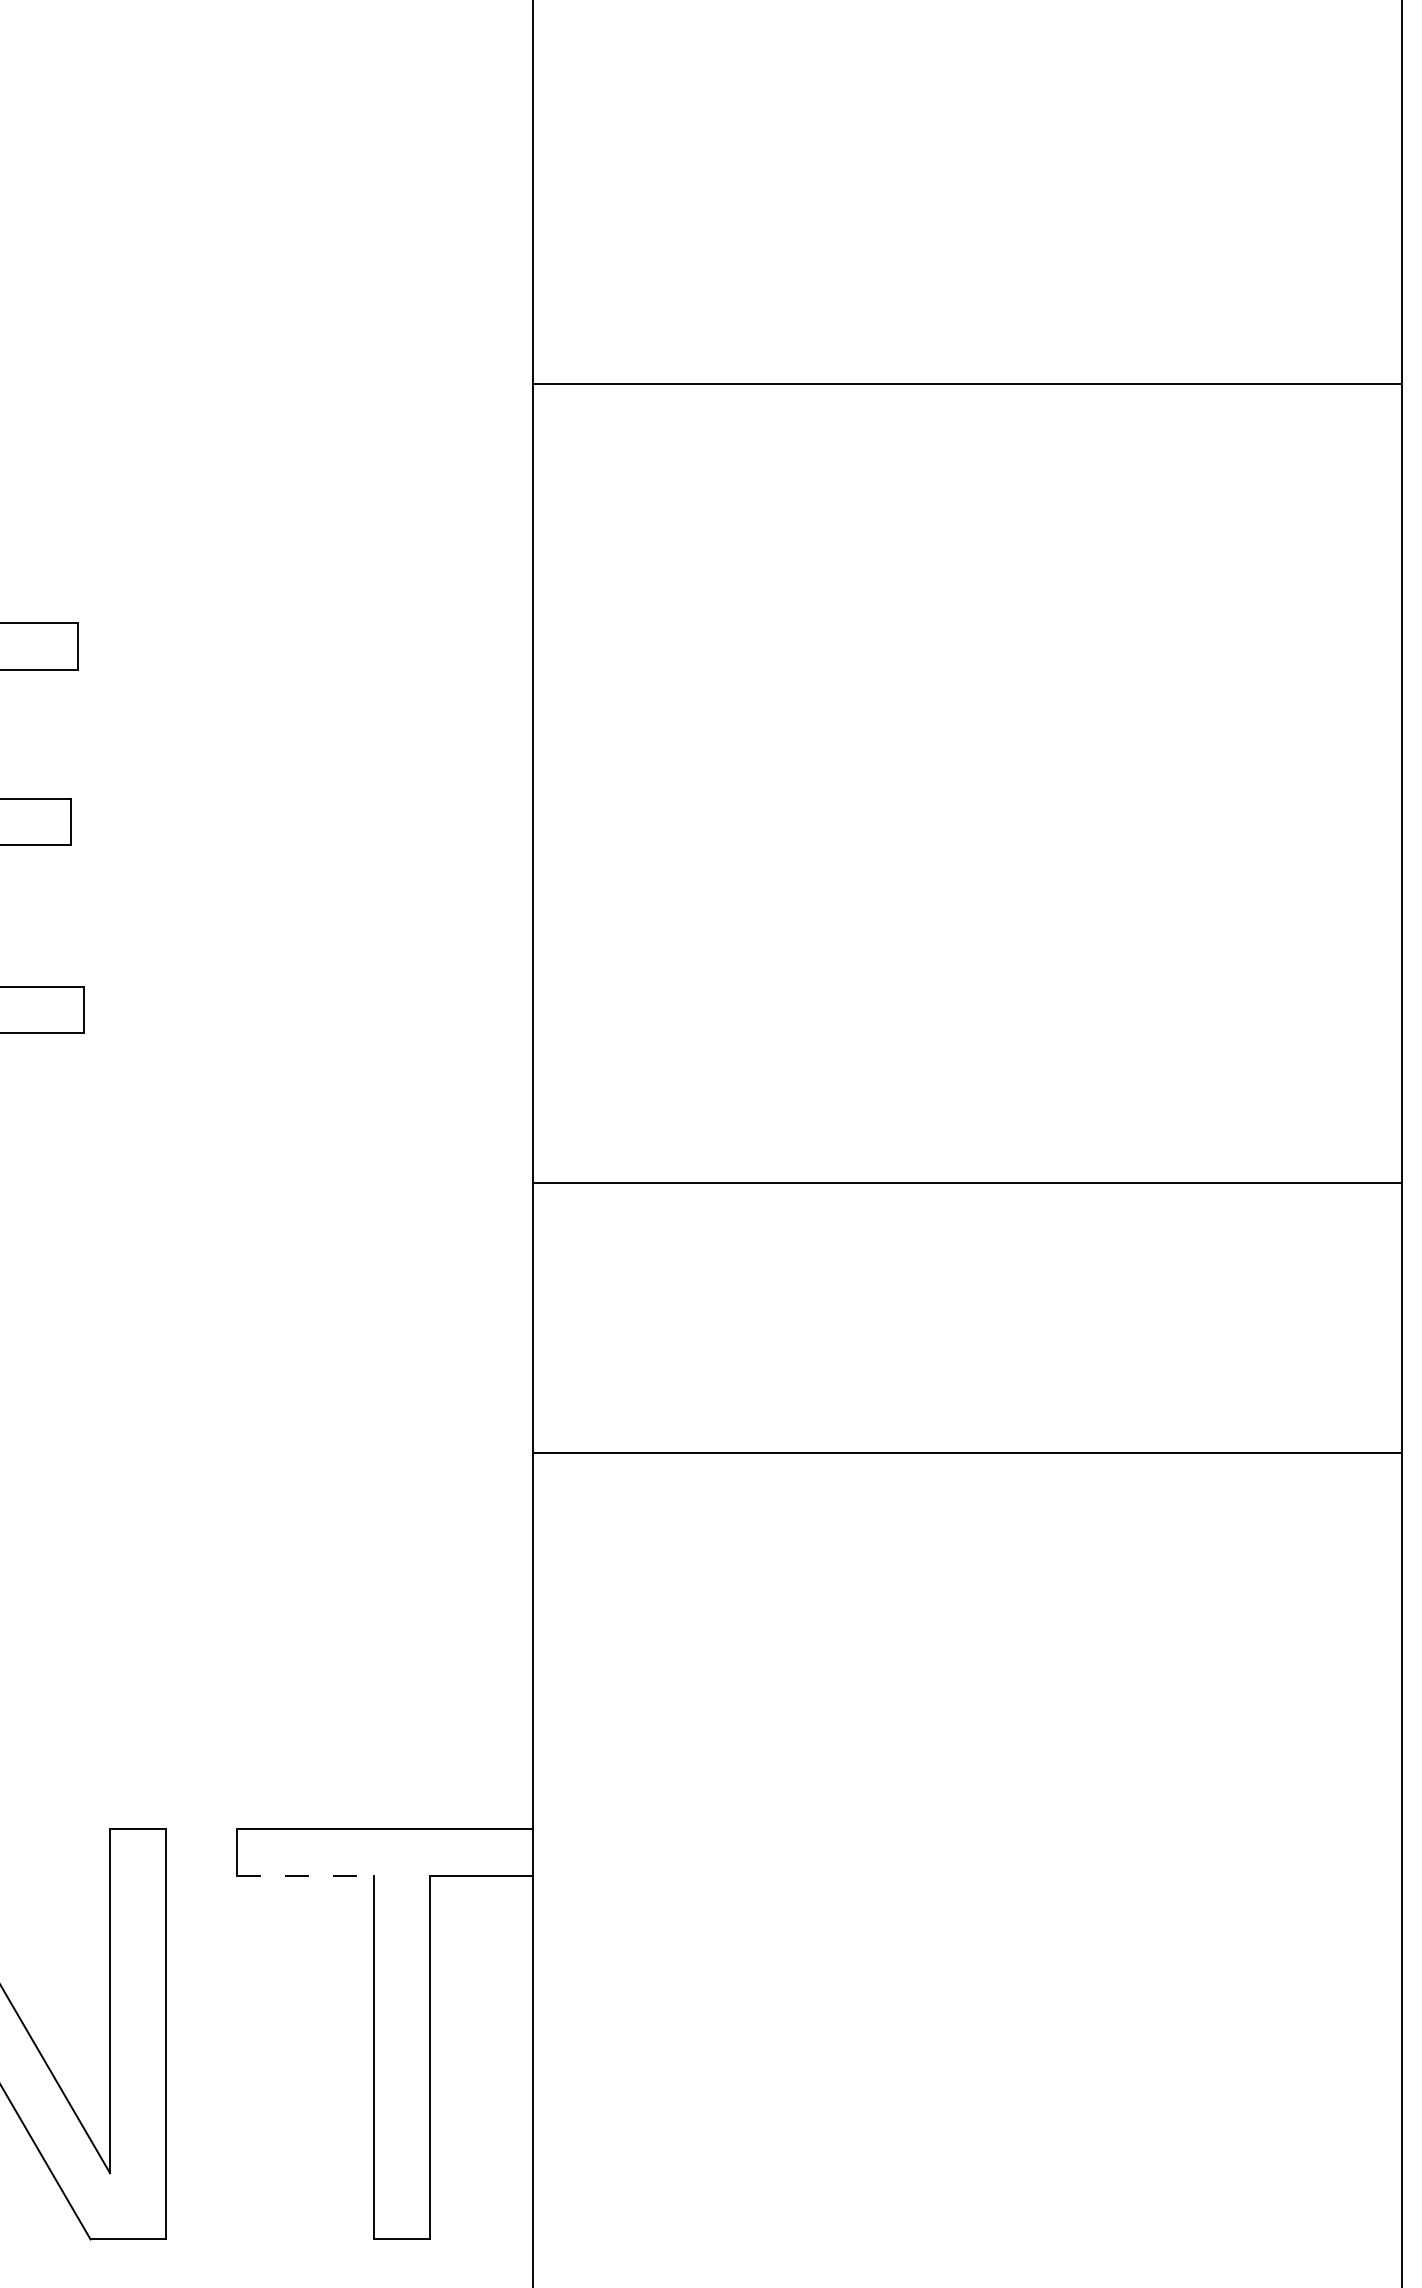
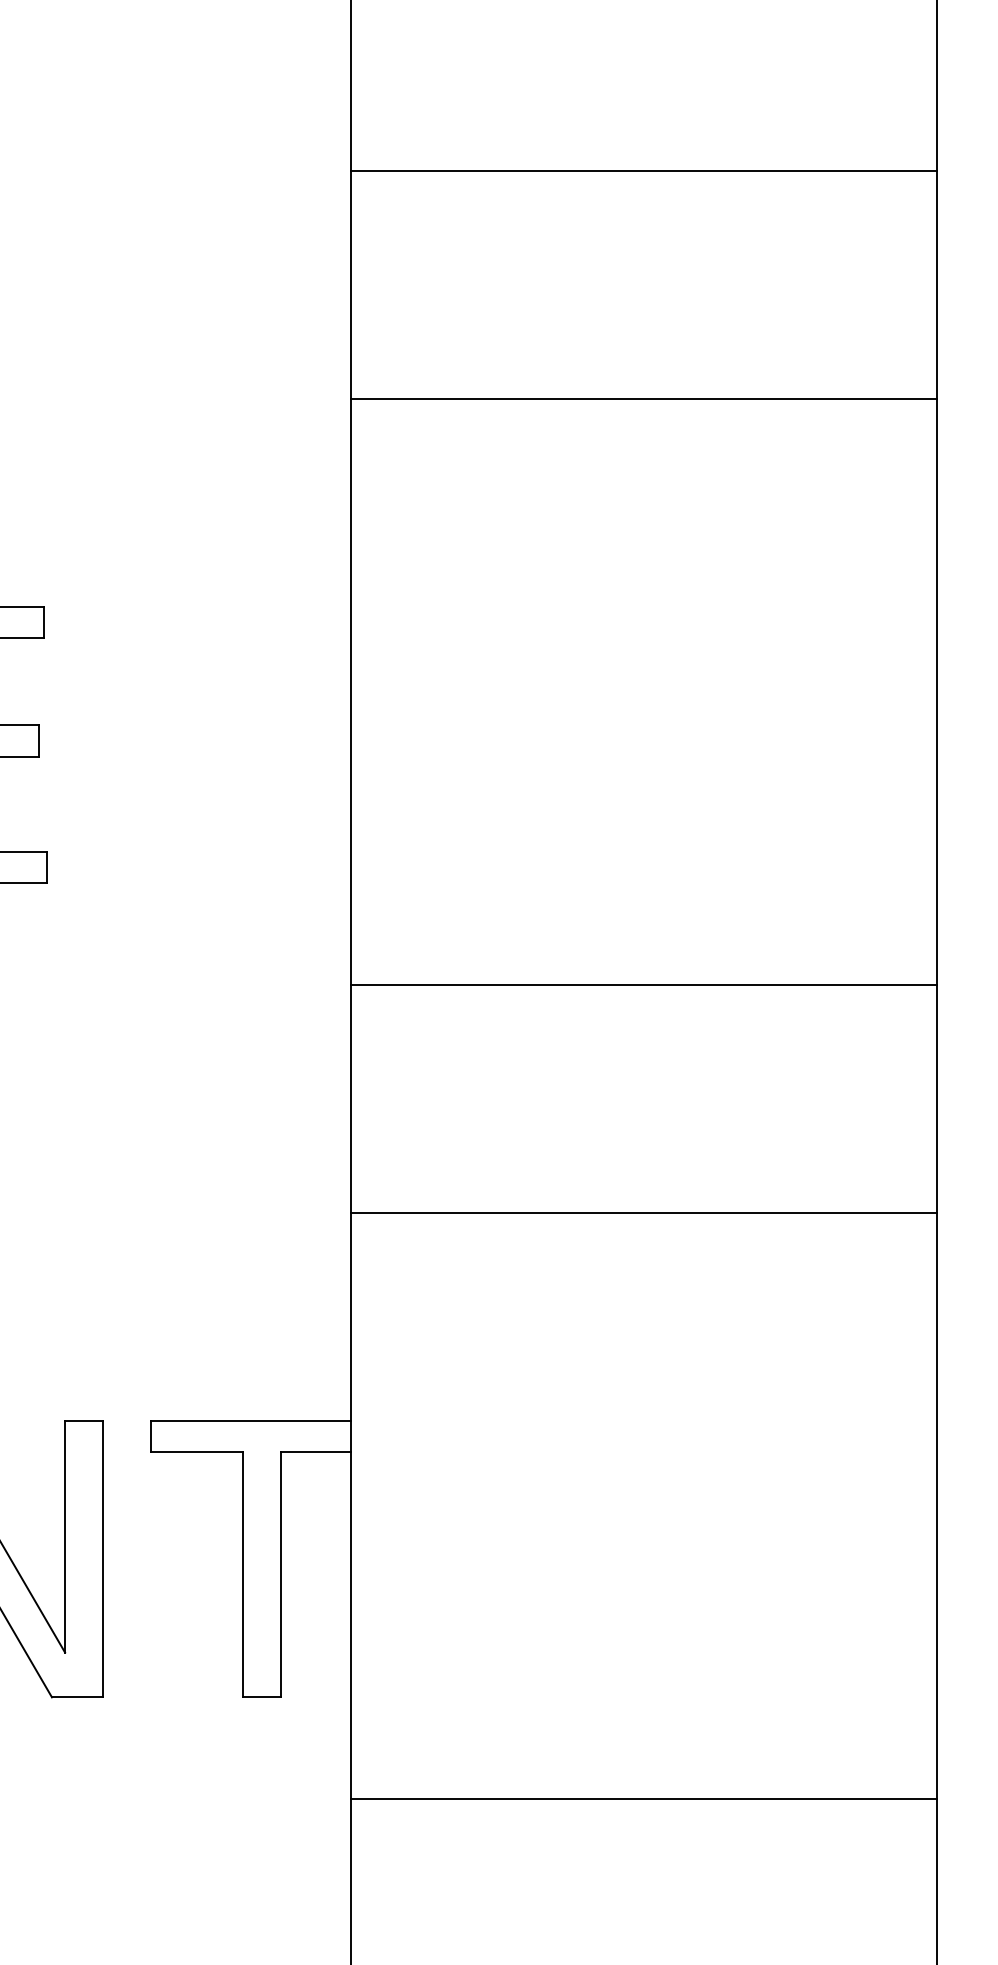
line: (967, 384) -> (643, 398), moved
line: (967, 1452) -> (643, 1212), moved
line: (306, 1876) -> (197, 1452), dashed -> solid

